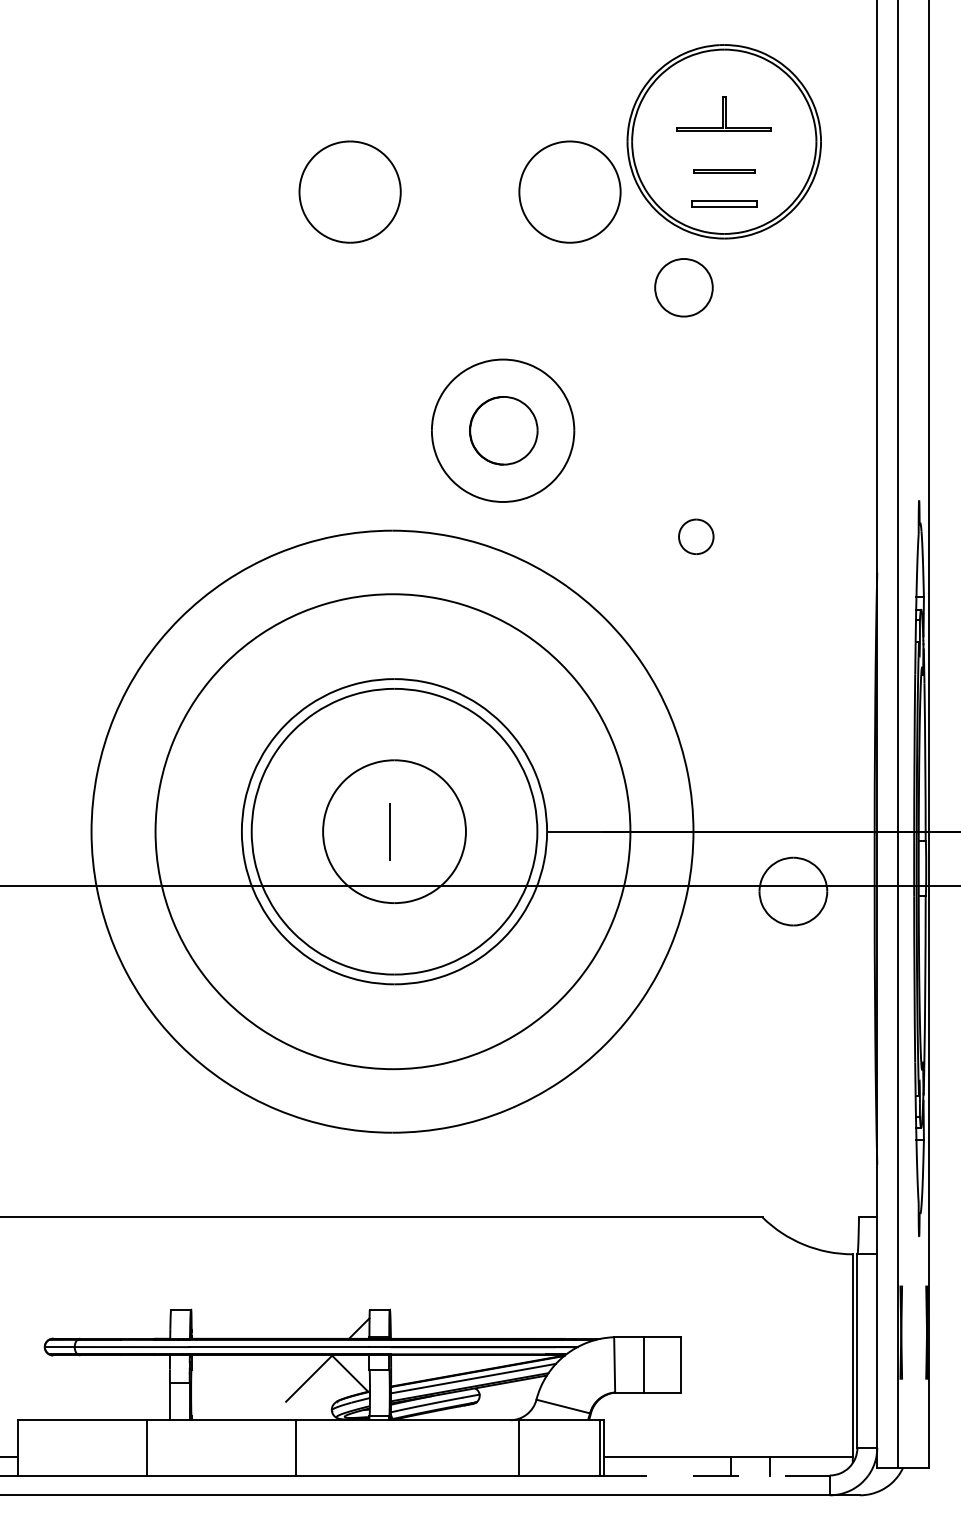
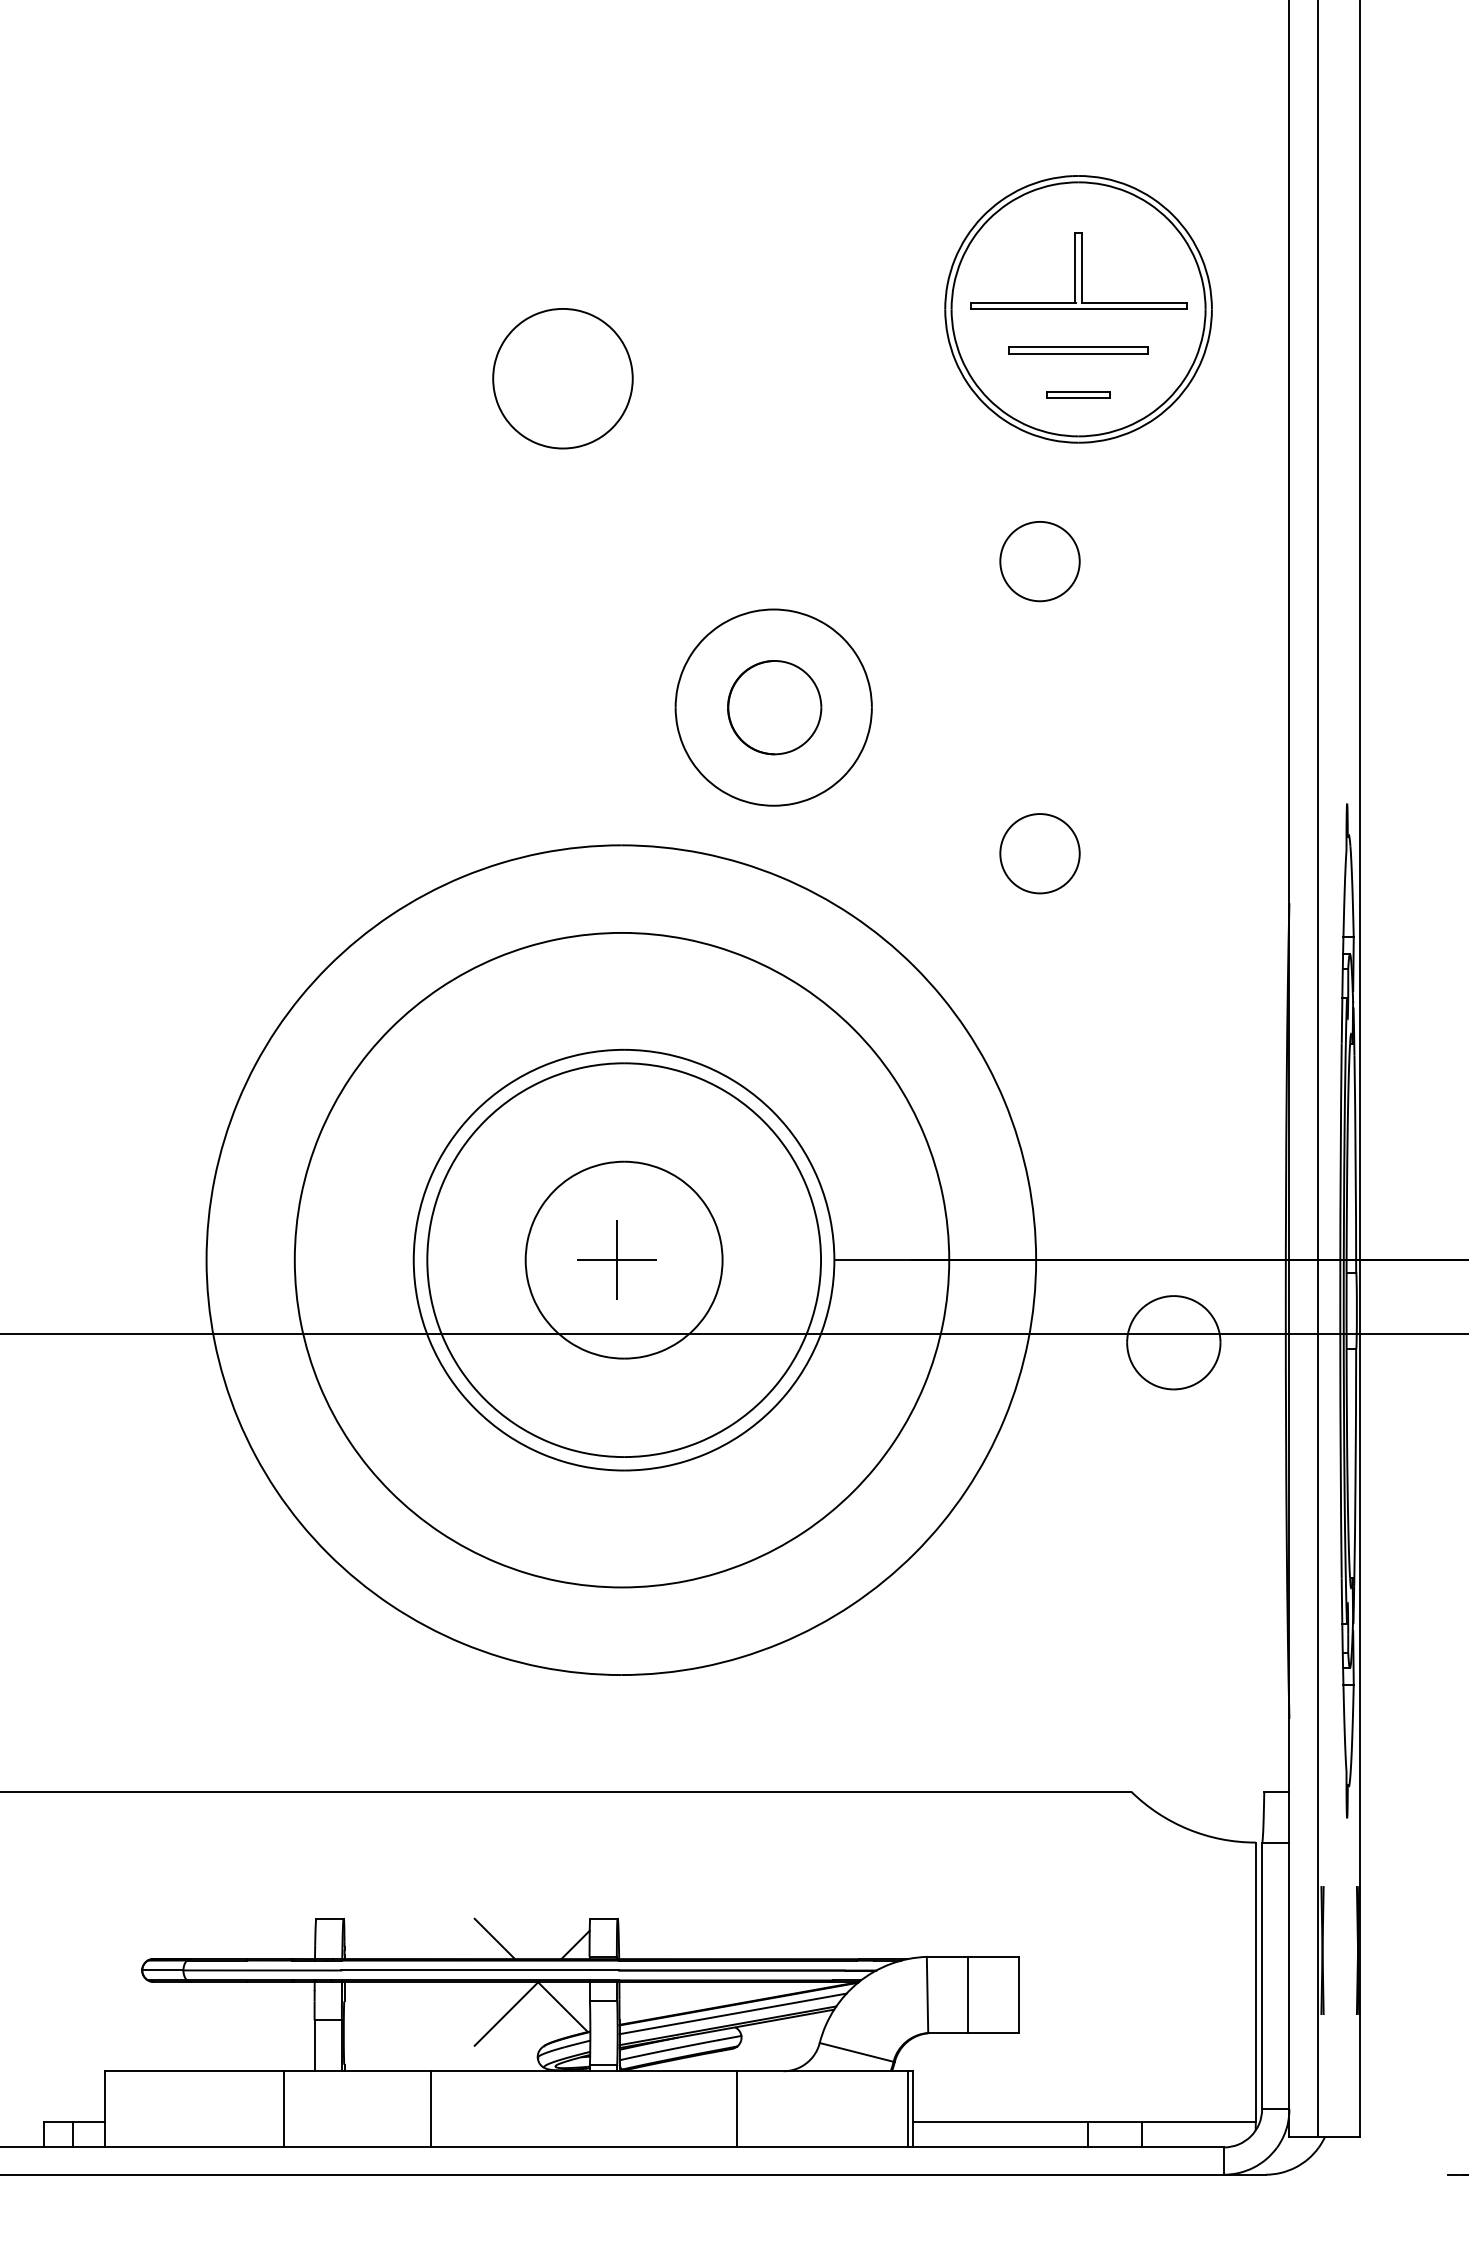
part: (724, 113) -> (1078, 270), size x1.67
part: (724, 171) -> (1078, 350), size x1.67
part: (569, 191) -> (865, 378), removed
part: (724, 203) -> (1078, 394), size x0.71
part: (683, 287) -> (1039, 561), moved
part: (695, 536) -> (1039, 853), size x1.67
line: (389, 831) -> (617, 1260), added
line: (300, 1323) -> (494, 1938), added
line: (296, 1447) -> (431, 2109), moved
line: (519, 1447) -> (737, 2109), moved
line: (715, 1475) -> (1066, 2147), dashed -> solid

